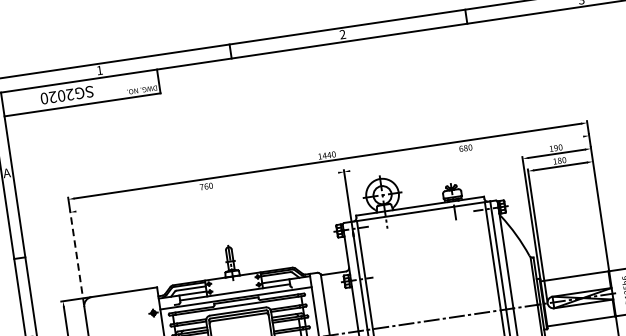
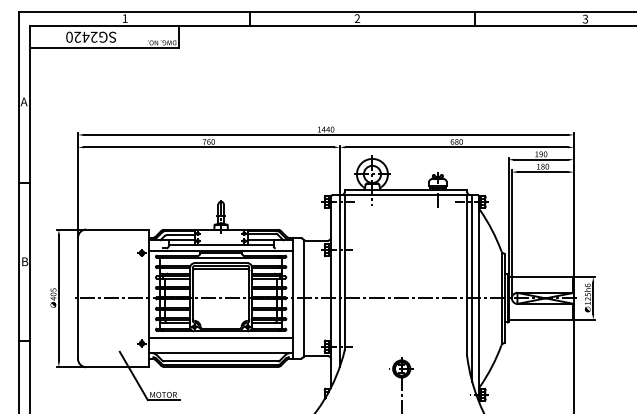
text: (61, 95) -> (85, 36), SG2020 -> SG2420
line: (466, 154) -> (456, 147), added
line: (206, 192) -> (208, 147), added
line: (77, 257) -> (78, 190), dashed -> solid

